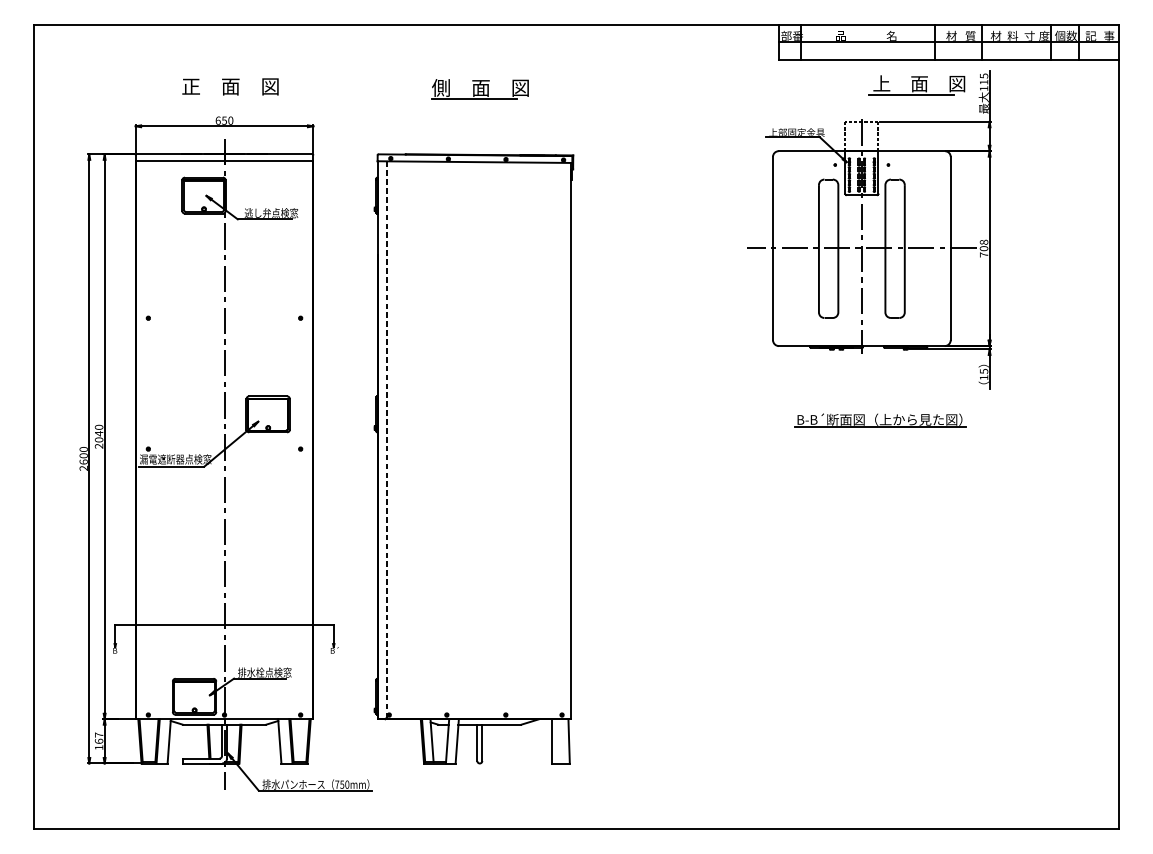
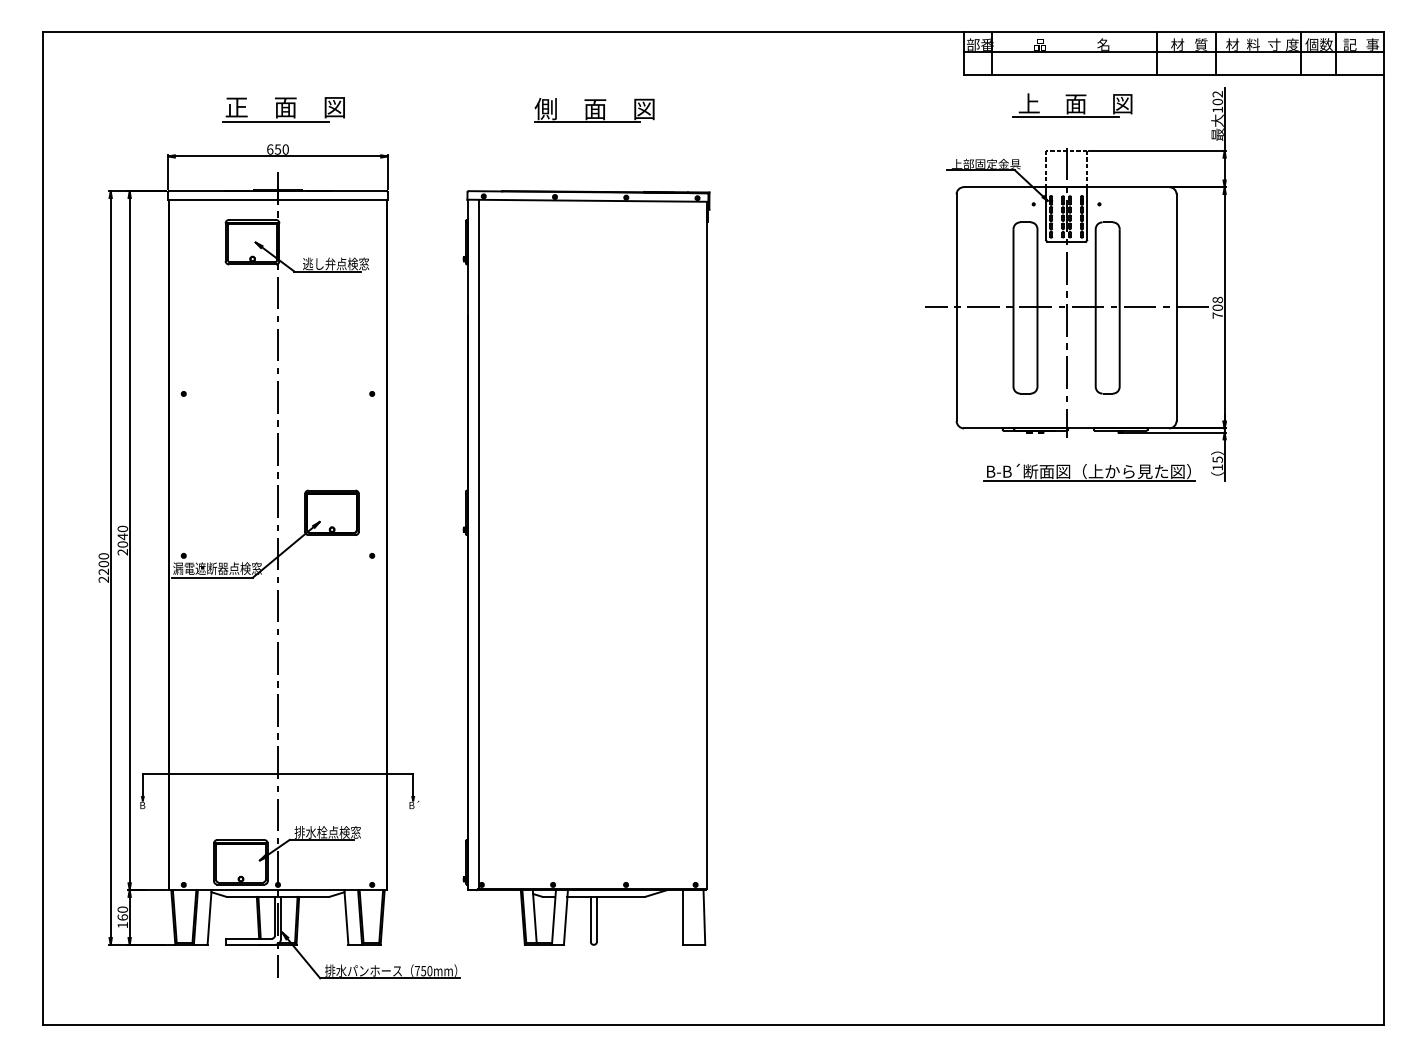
text: (983, 79) -> (1217, 98), 115 -> 102
part: (916, 85) -> (1072, 105), moved
line: (222, 98) -> (275, 122), added
part: (880, 420) -> (1089, 472), moved
line: (386, 439) -> (478, 544), dashed -> solid
text: (83, 461) -> (103, 571), 2600 -> 2200
text: (98, 734) -> (122, 909), 167 -> 160

